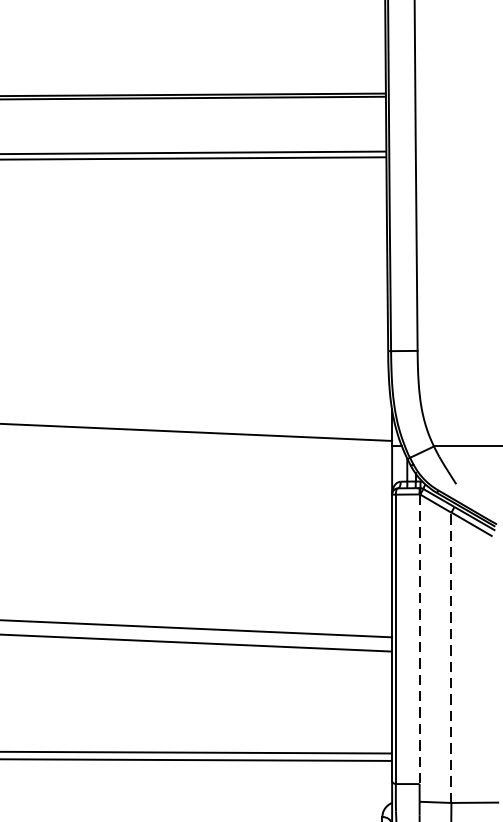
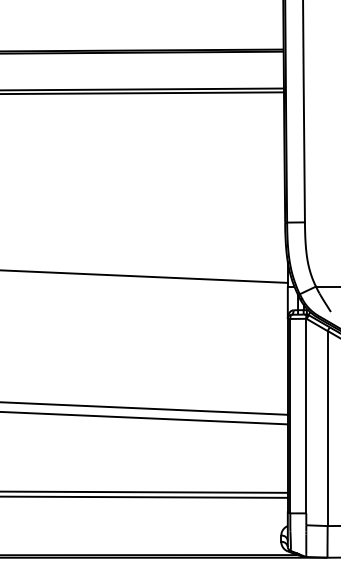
line: (419, 639) -> (306, 416), dashed -> solid
line: (451, 657) -> (327, 428), dashed -> solid

